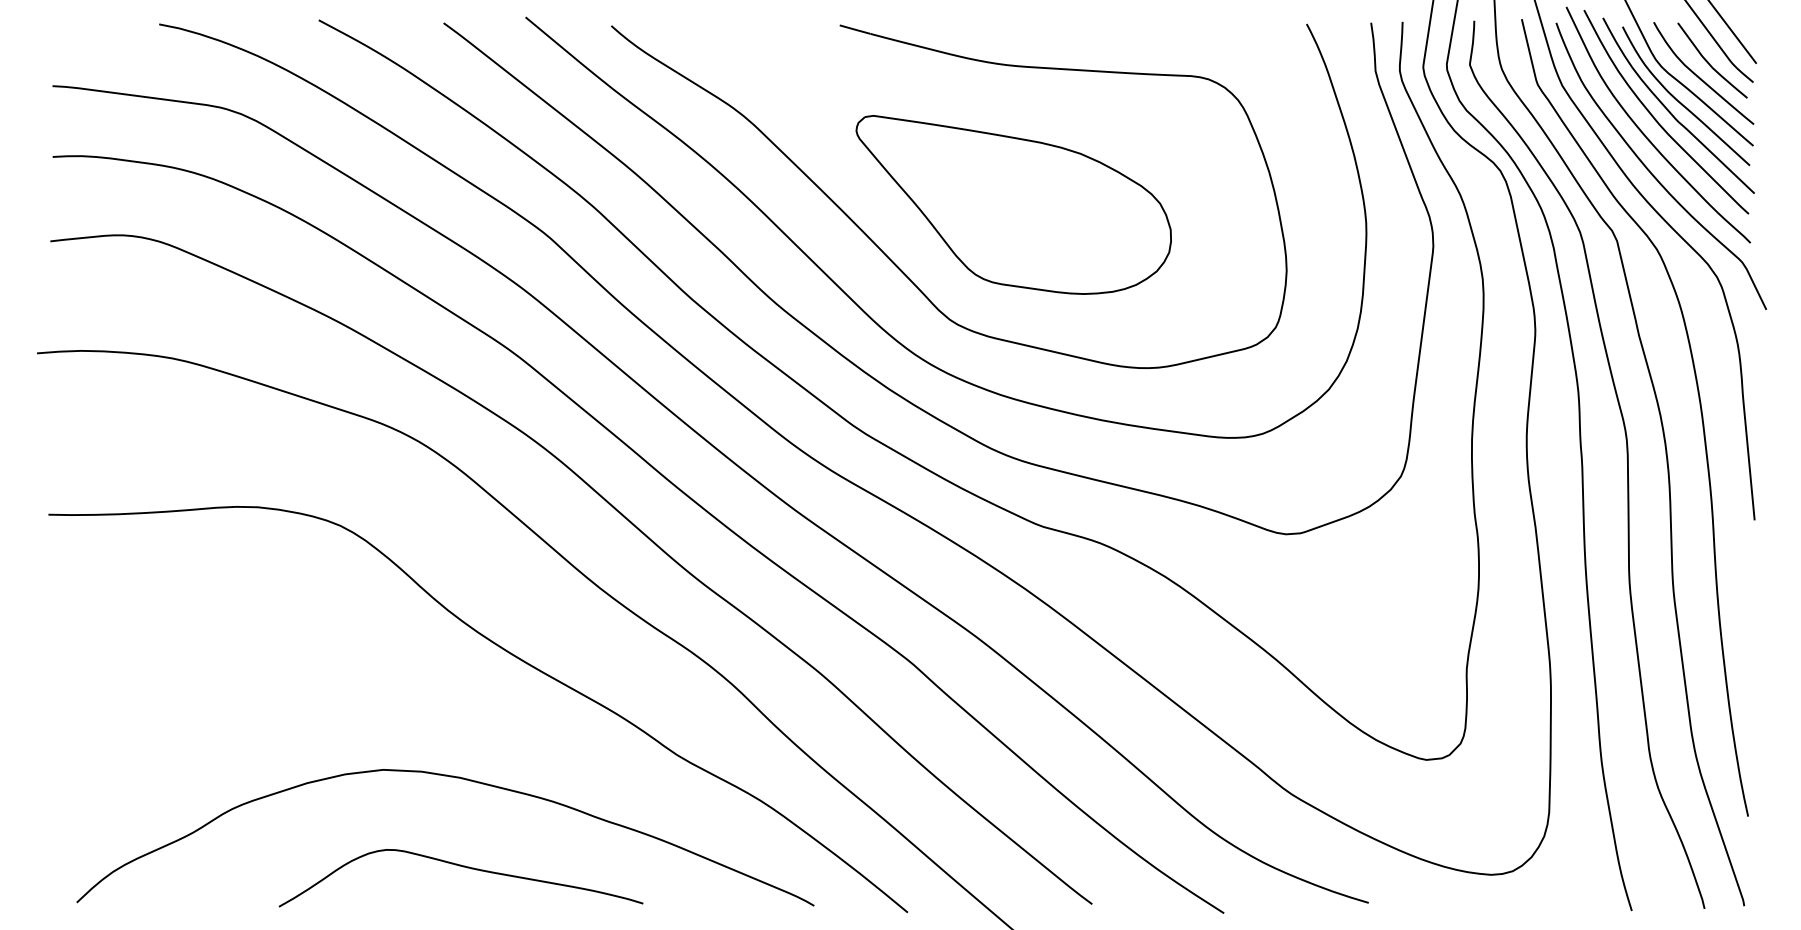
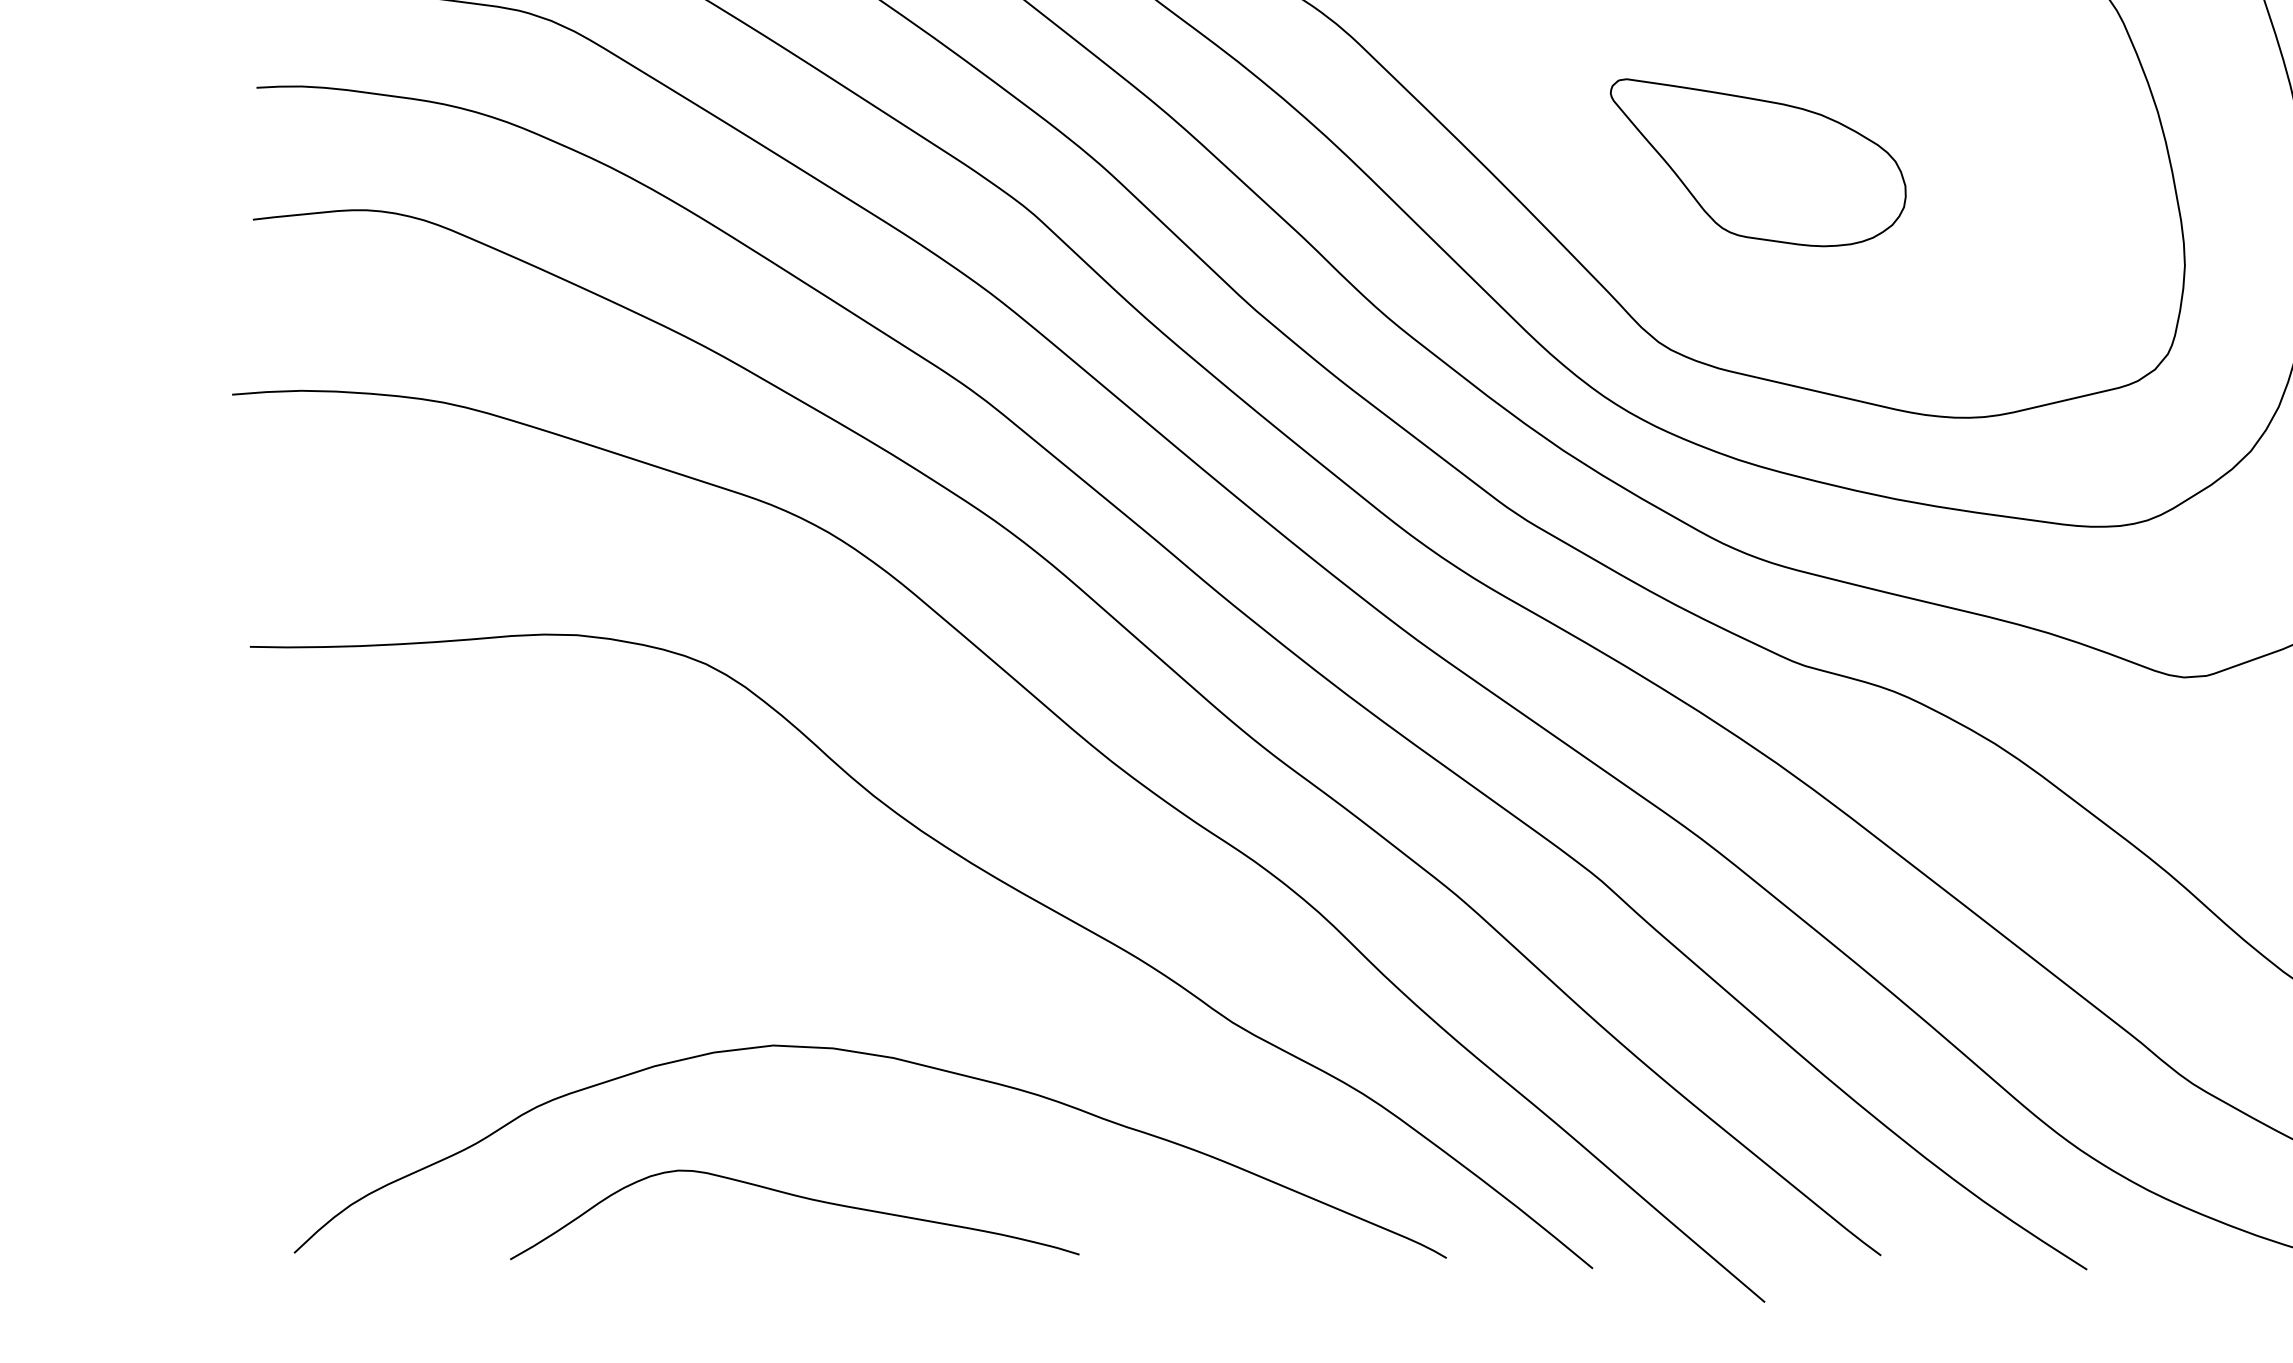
part: (1013, 204) -> (1758, 162), size x0.6
curve: (463, 867) -> (798, 1198), moved

